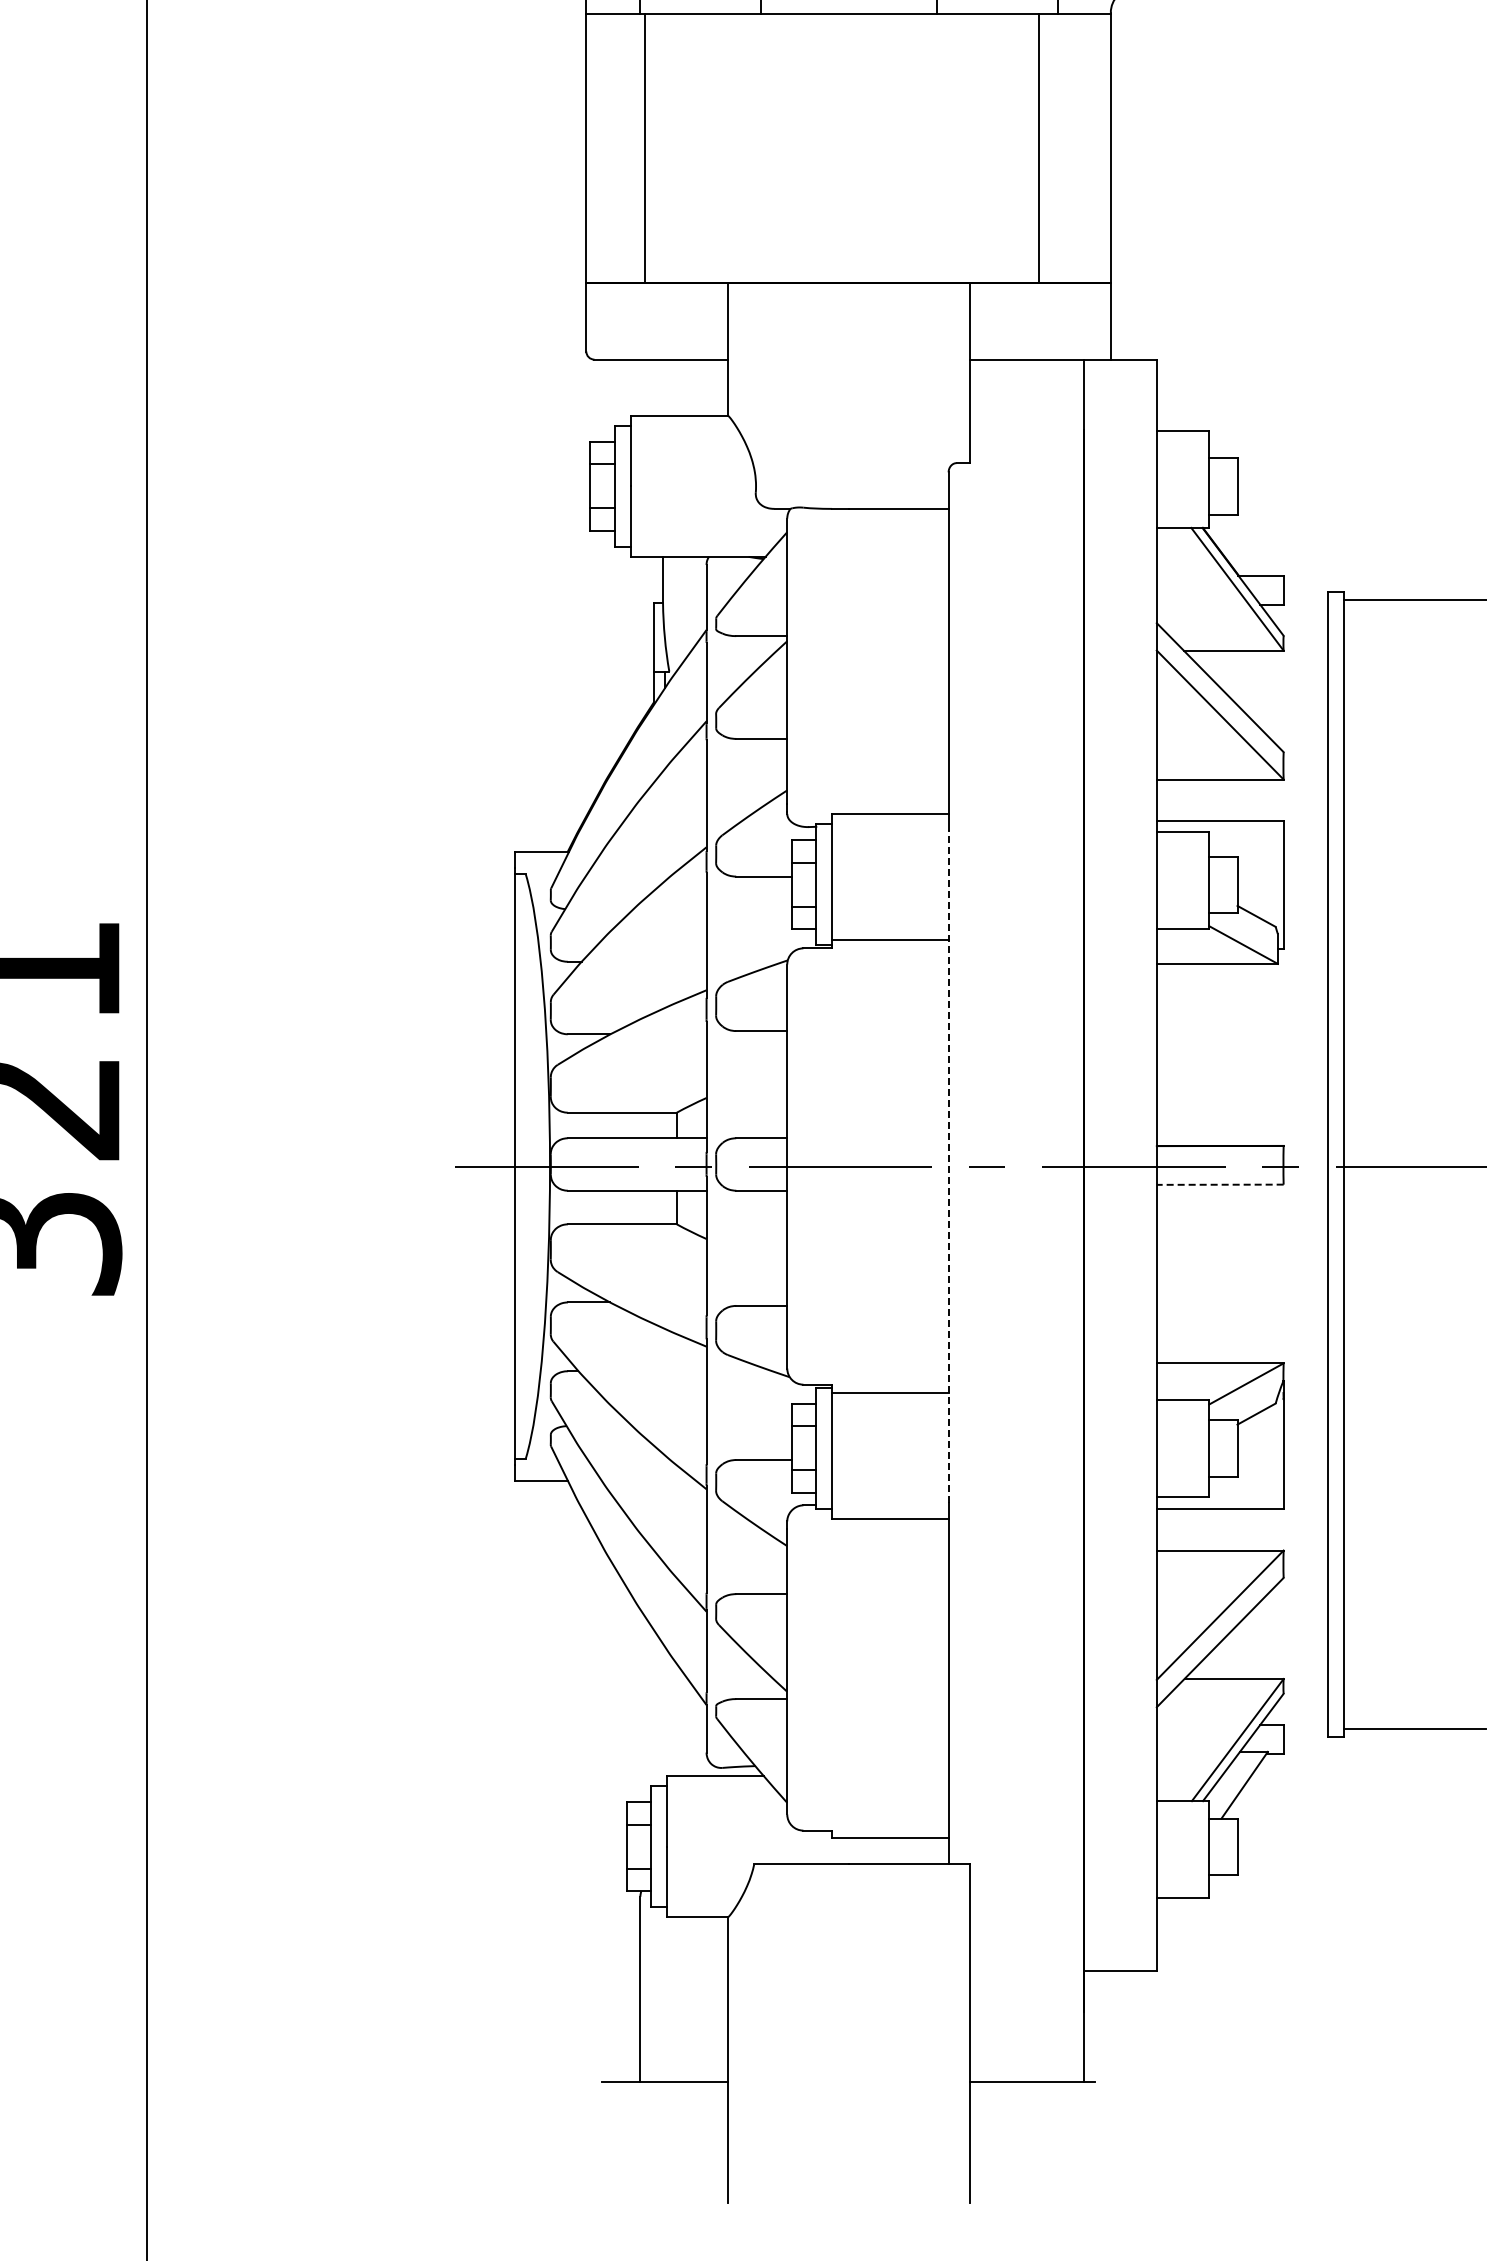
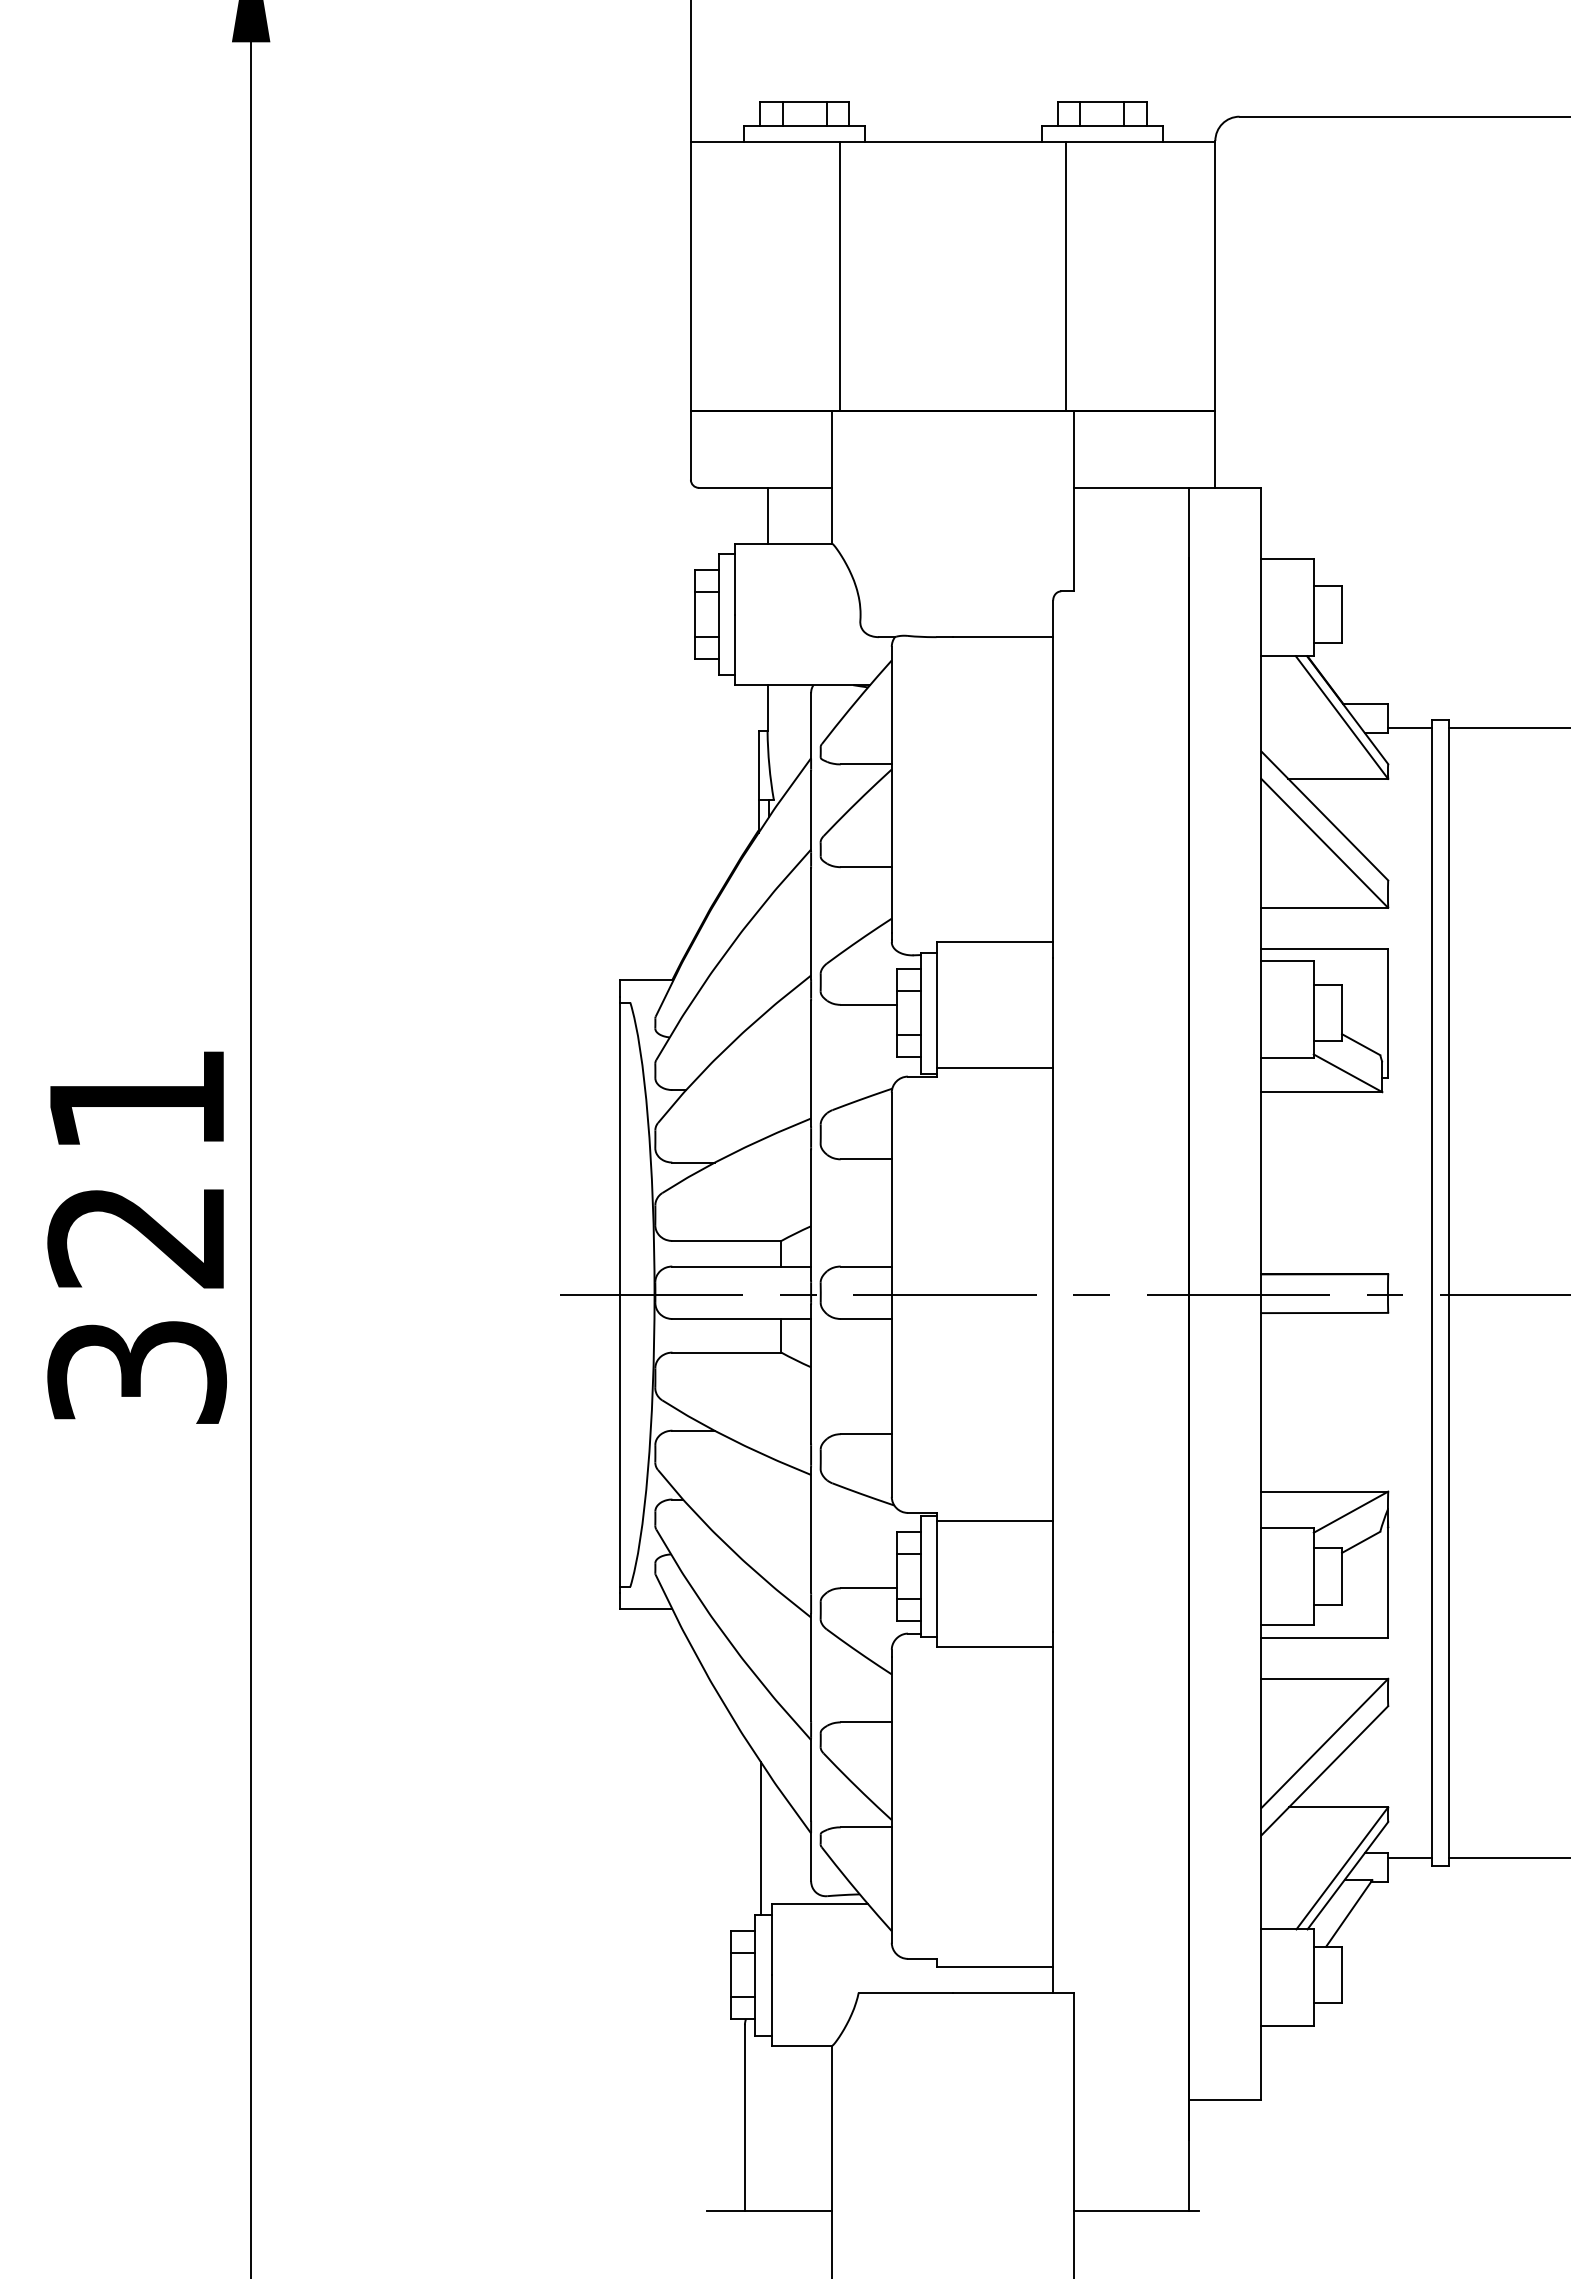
line: (644, 148) -> (840, 276), moved
line: (1038, 148) -> (1066, 276), moved
line: (662, 387) -> (767, 515), added
line: (1305, 599) -> (1410, 727), added
line: (948, 1166) -> (1053, 1294), dashed -> solid
line: (1219, 1185) -> (1324, 1313), dashed -> solid
line: (656, 1710) -> (761, 1838), added
line: (1305, 1729) -> (1410, 1857), added

